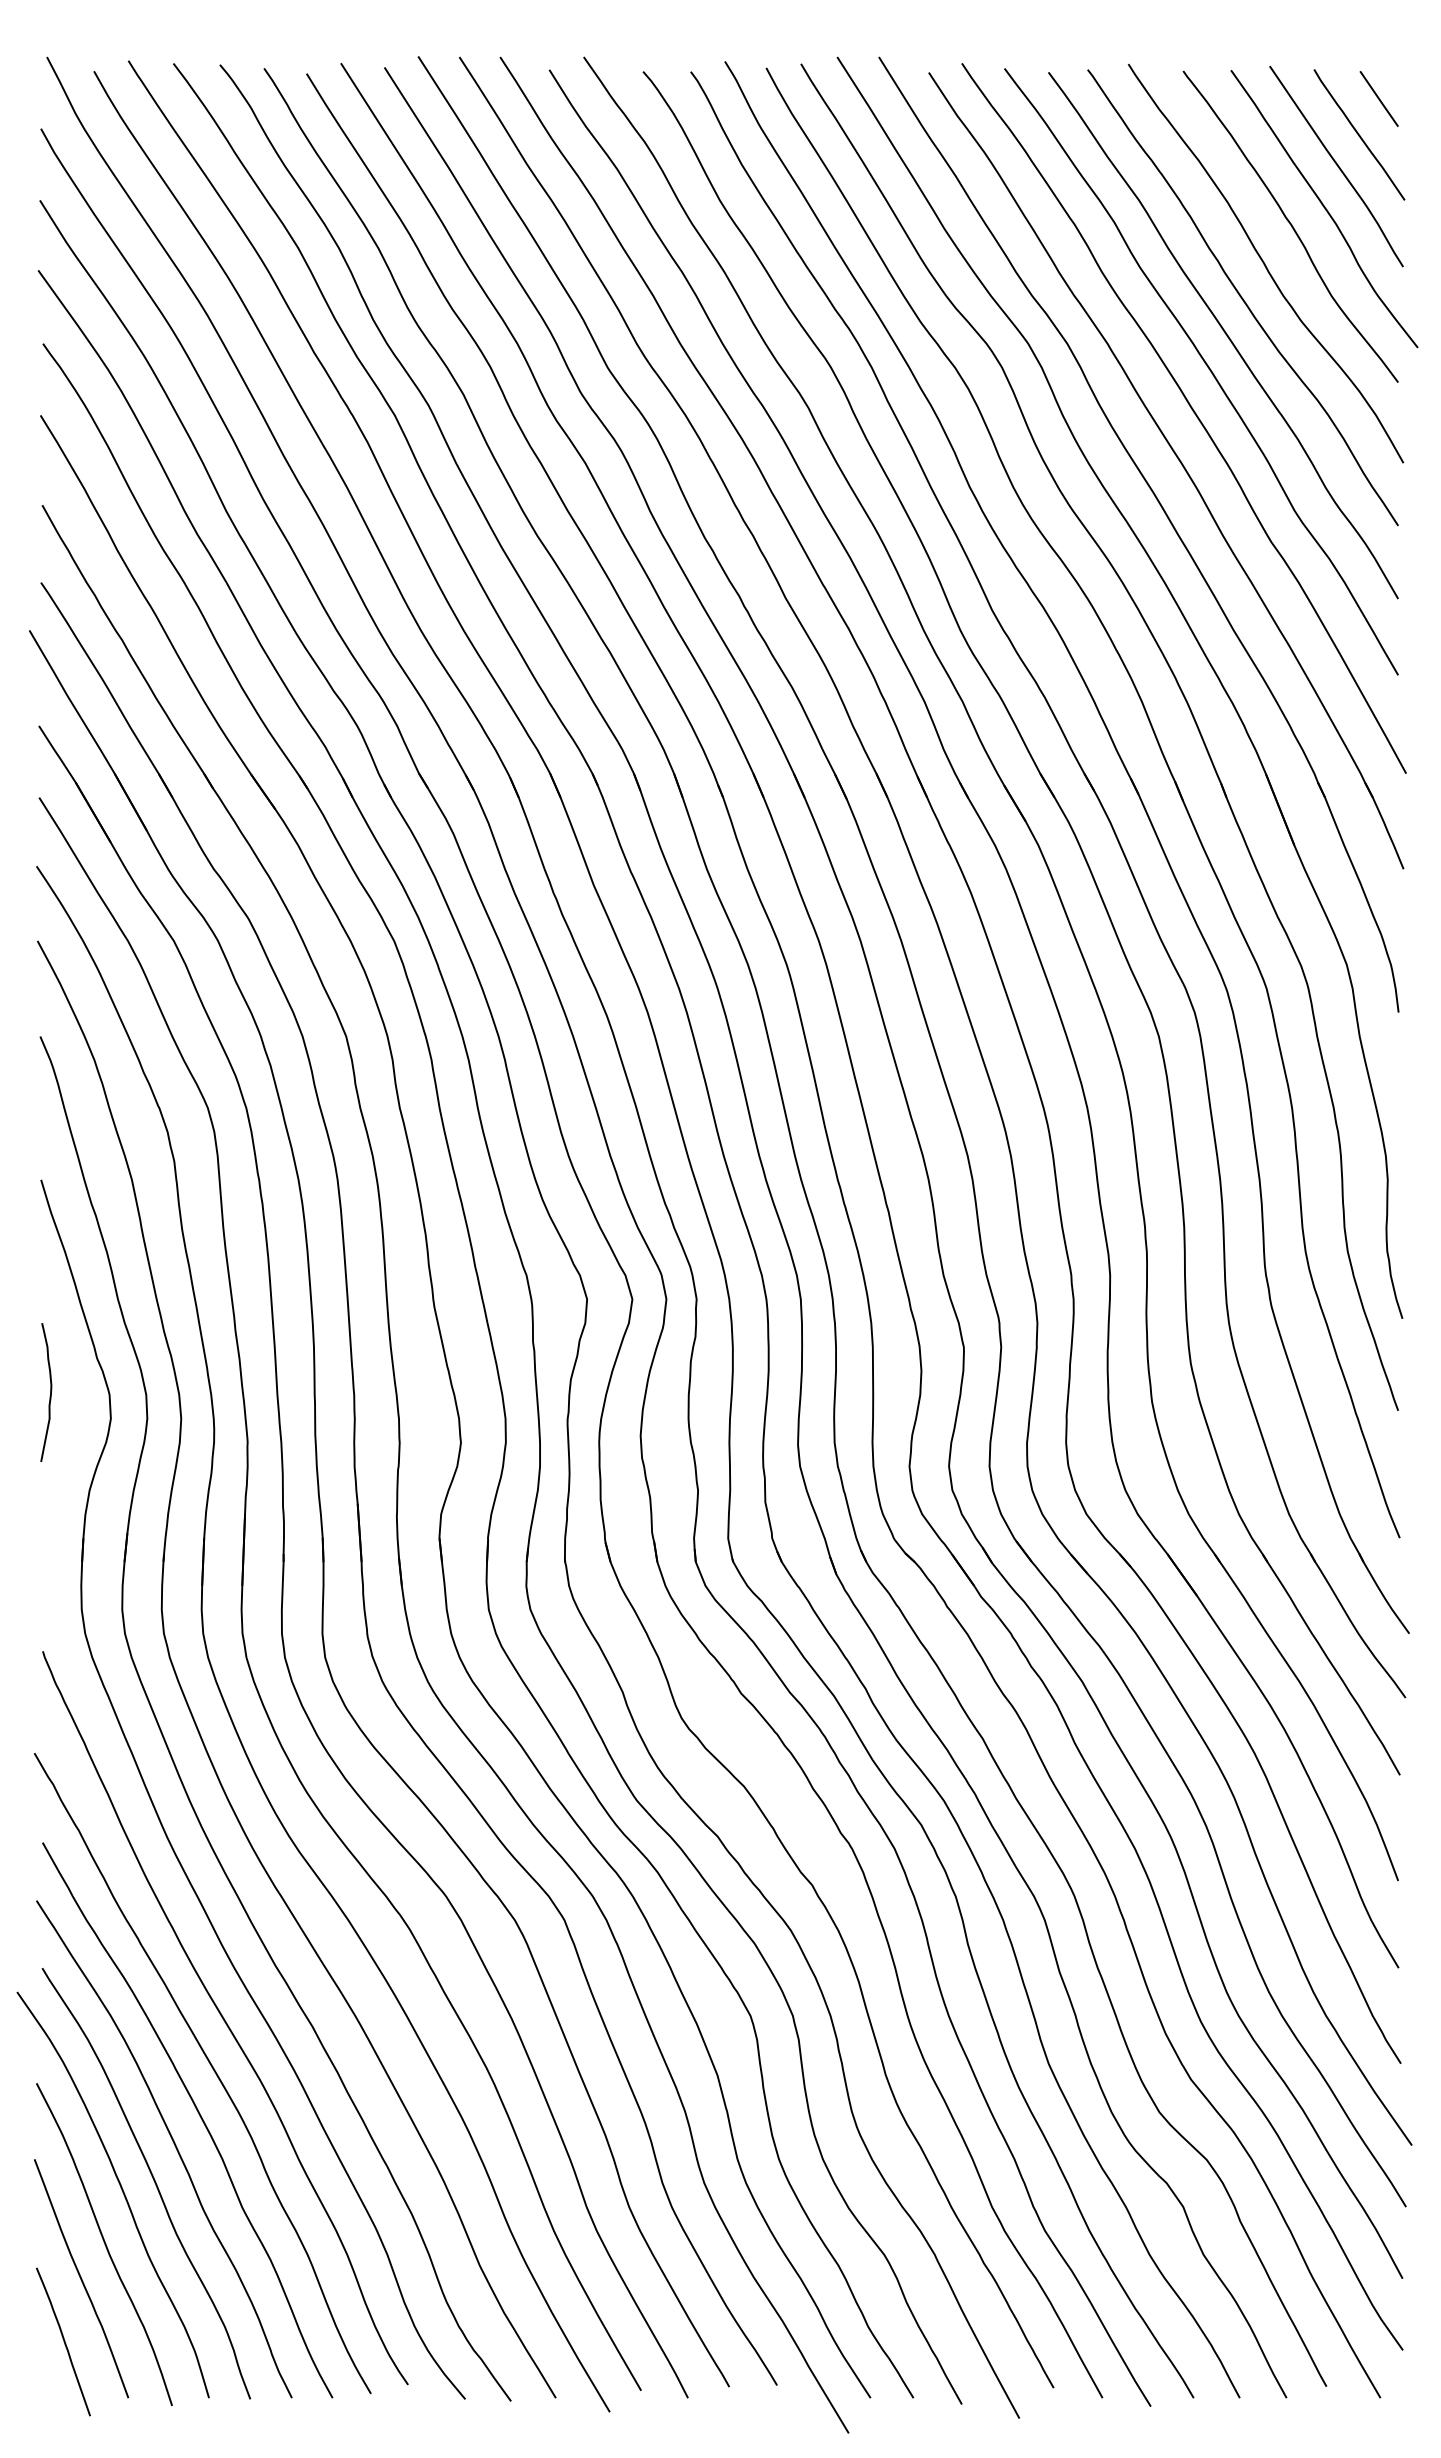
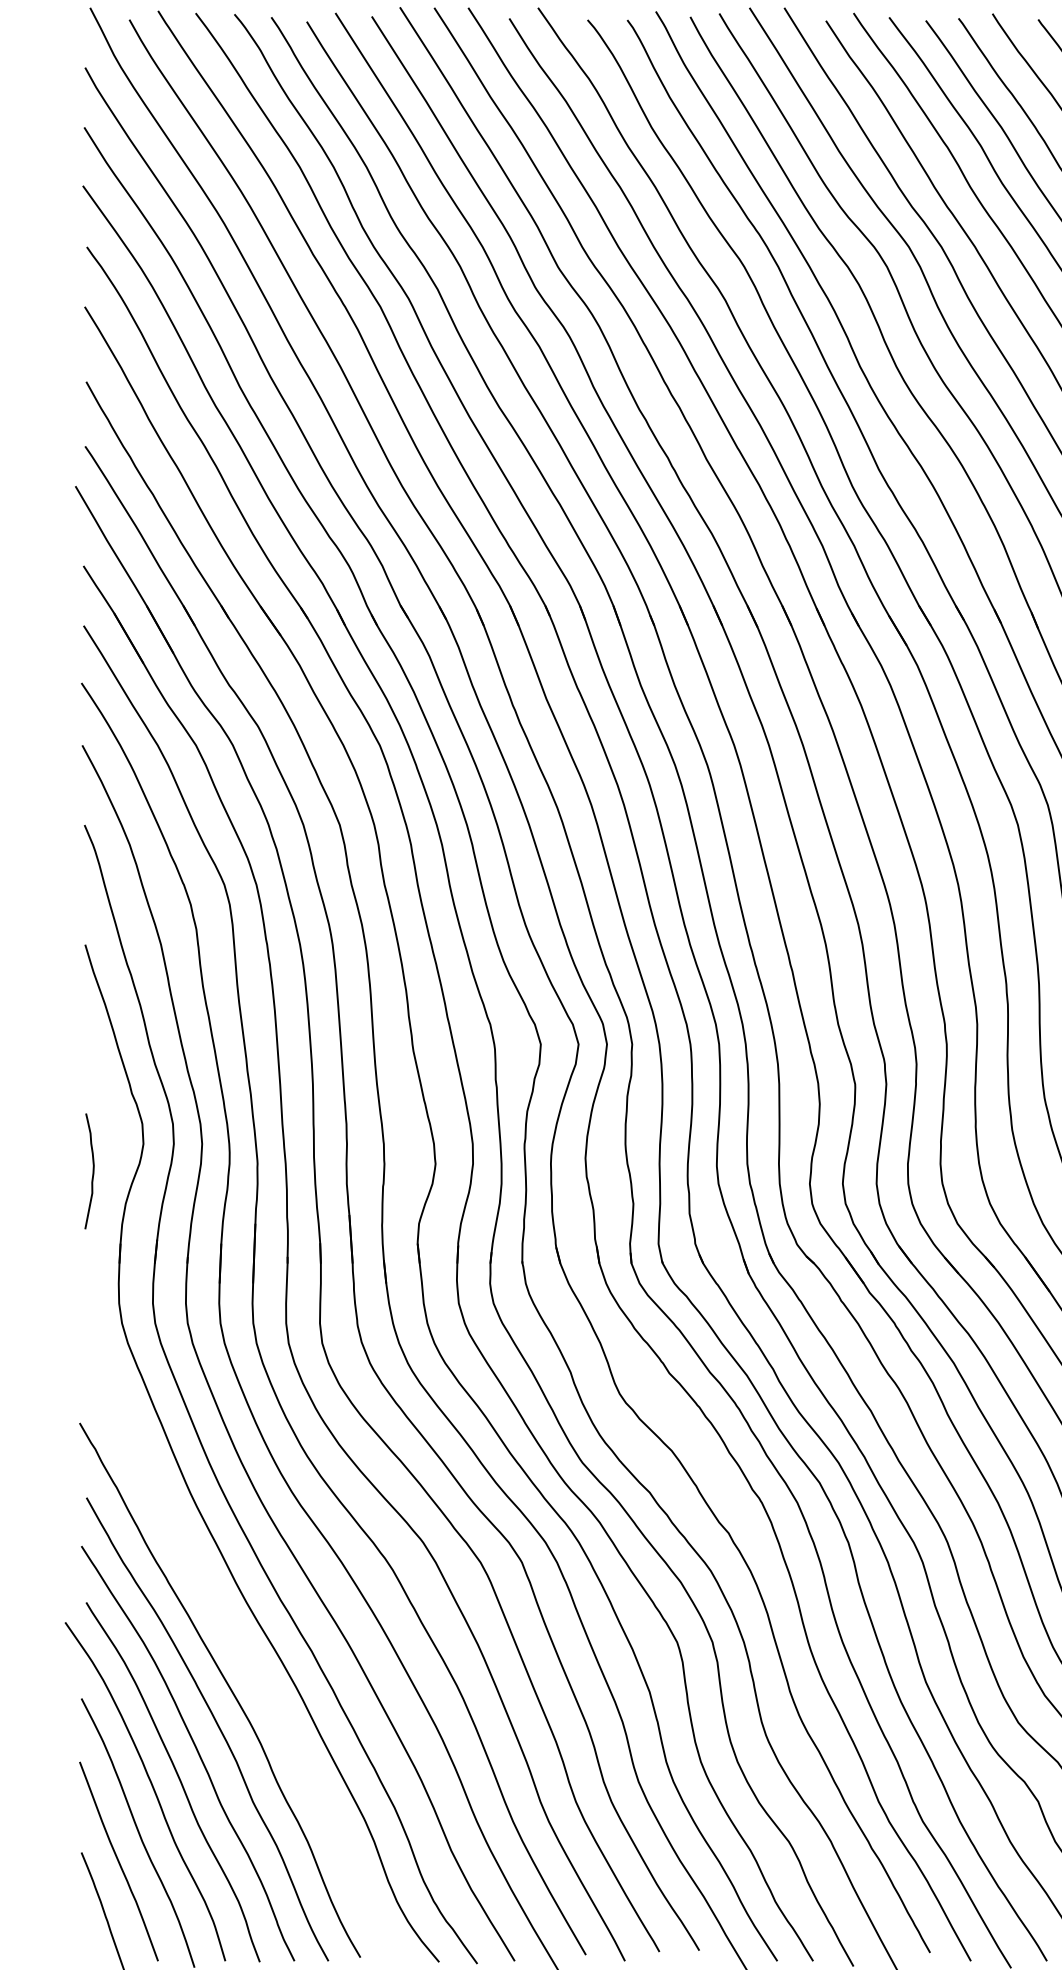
curve: (50, 1392) -> (93, 1171), moved
curve: (224, 2018) -> (238, 1644), removed

